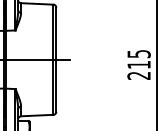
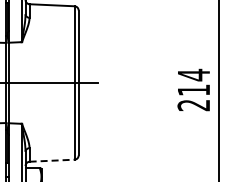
text: (139, 53) -> (194, 74), 215 -> 214
line: (37, 115) -> (52, 160), solid -> dashed

